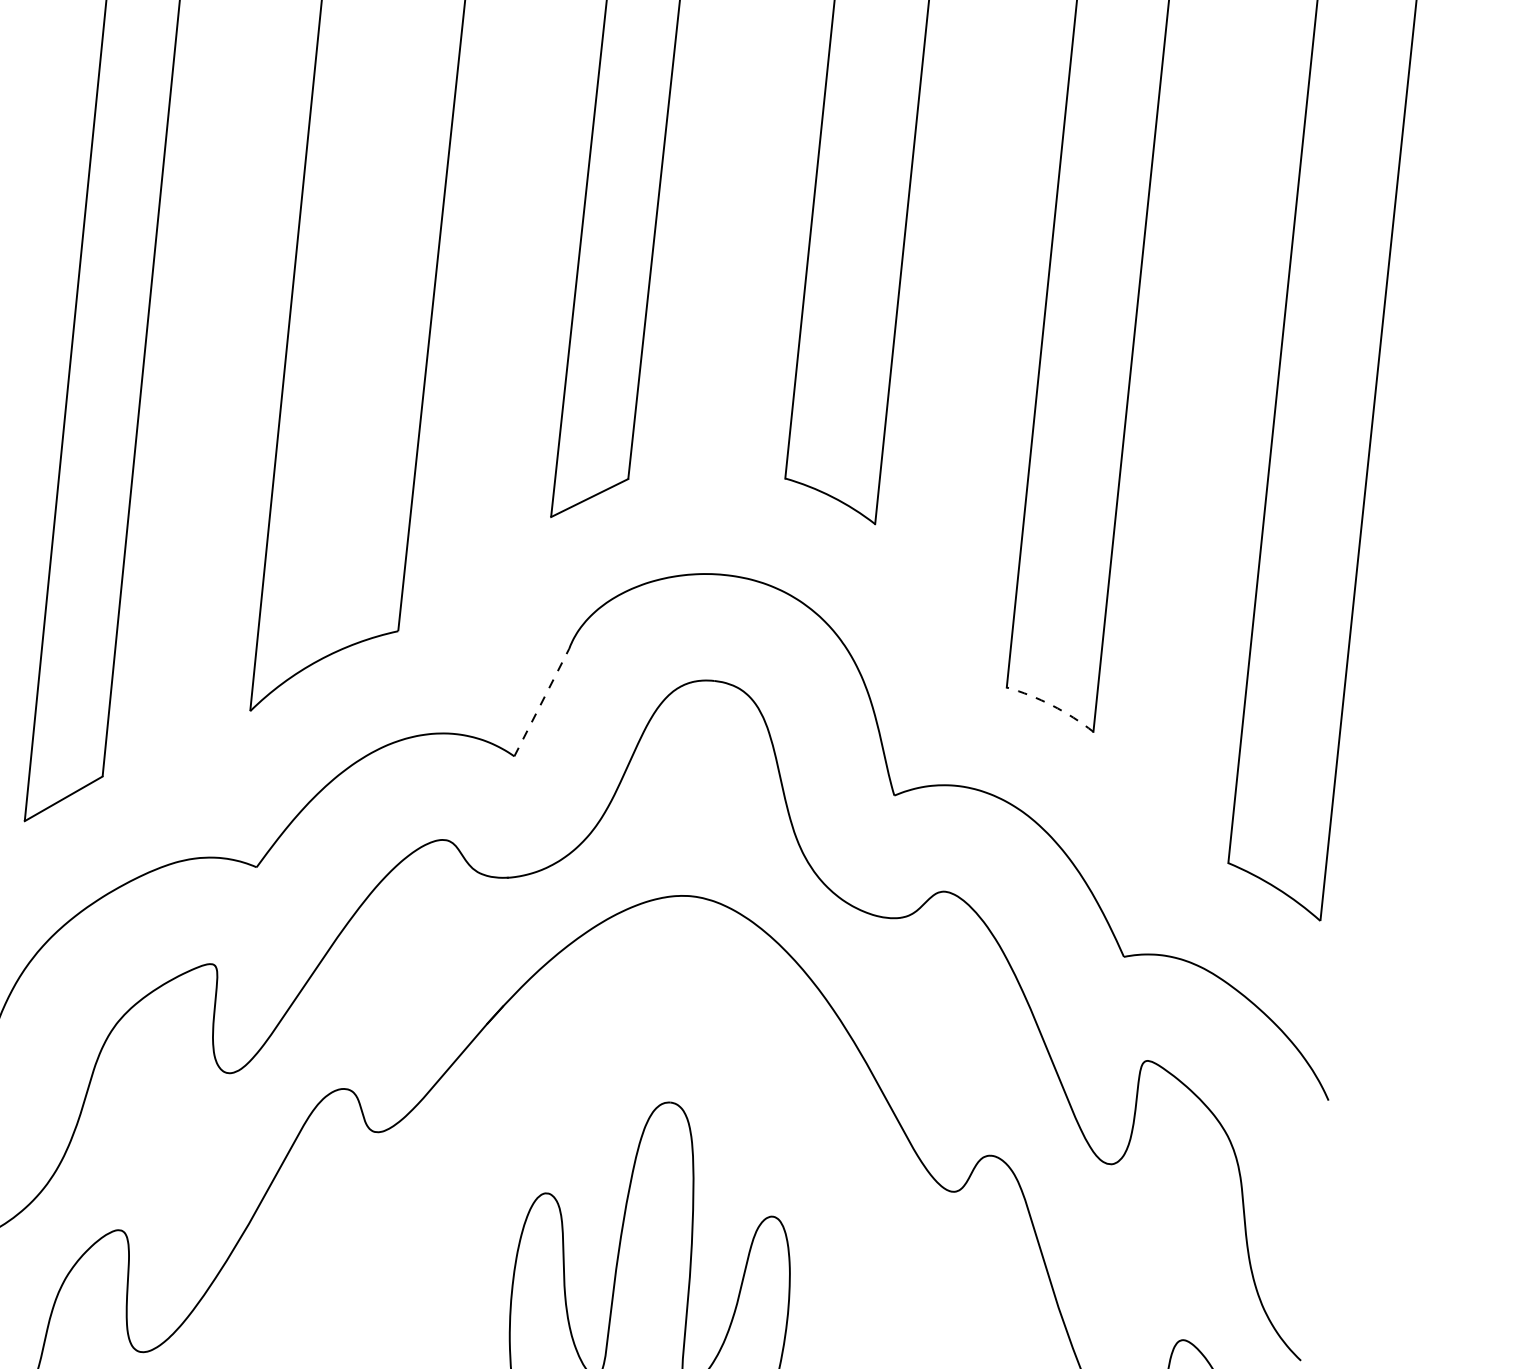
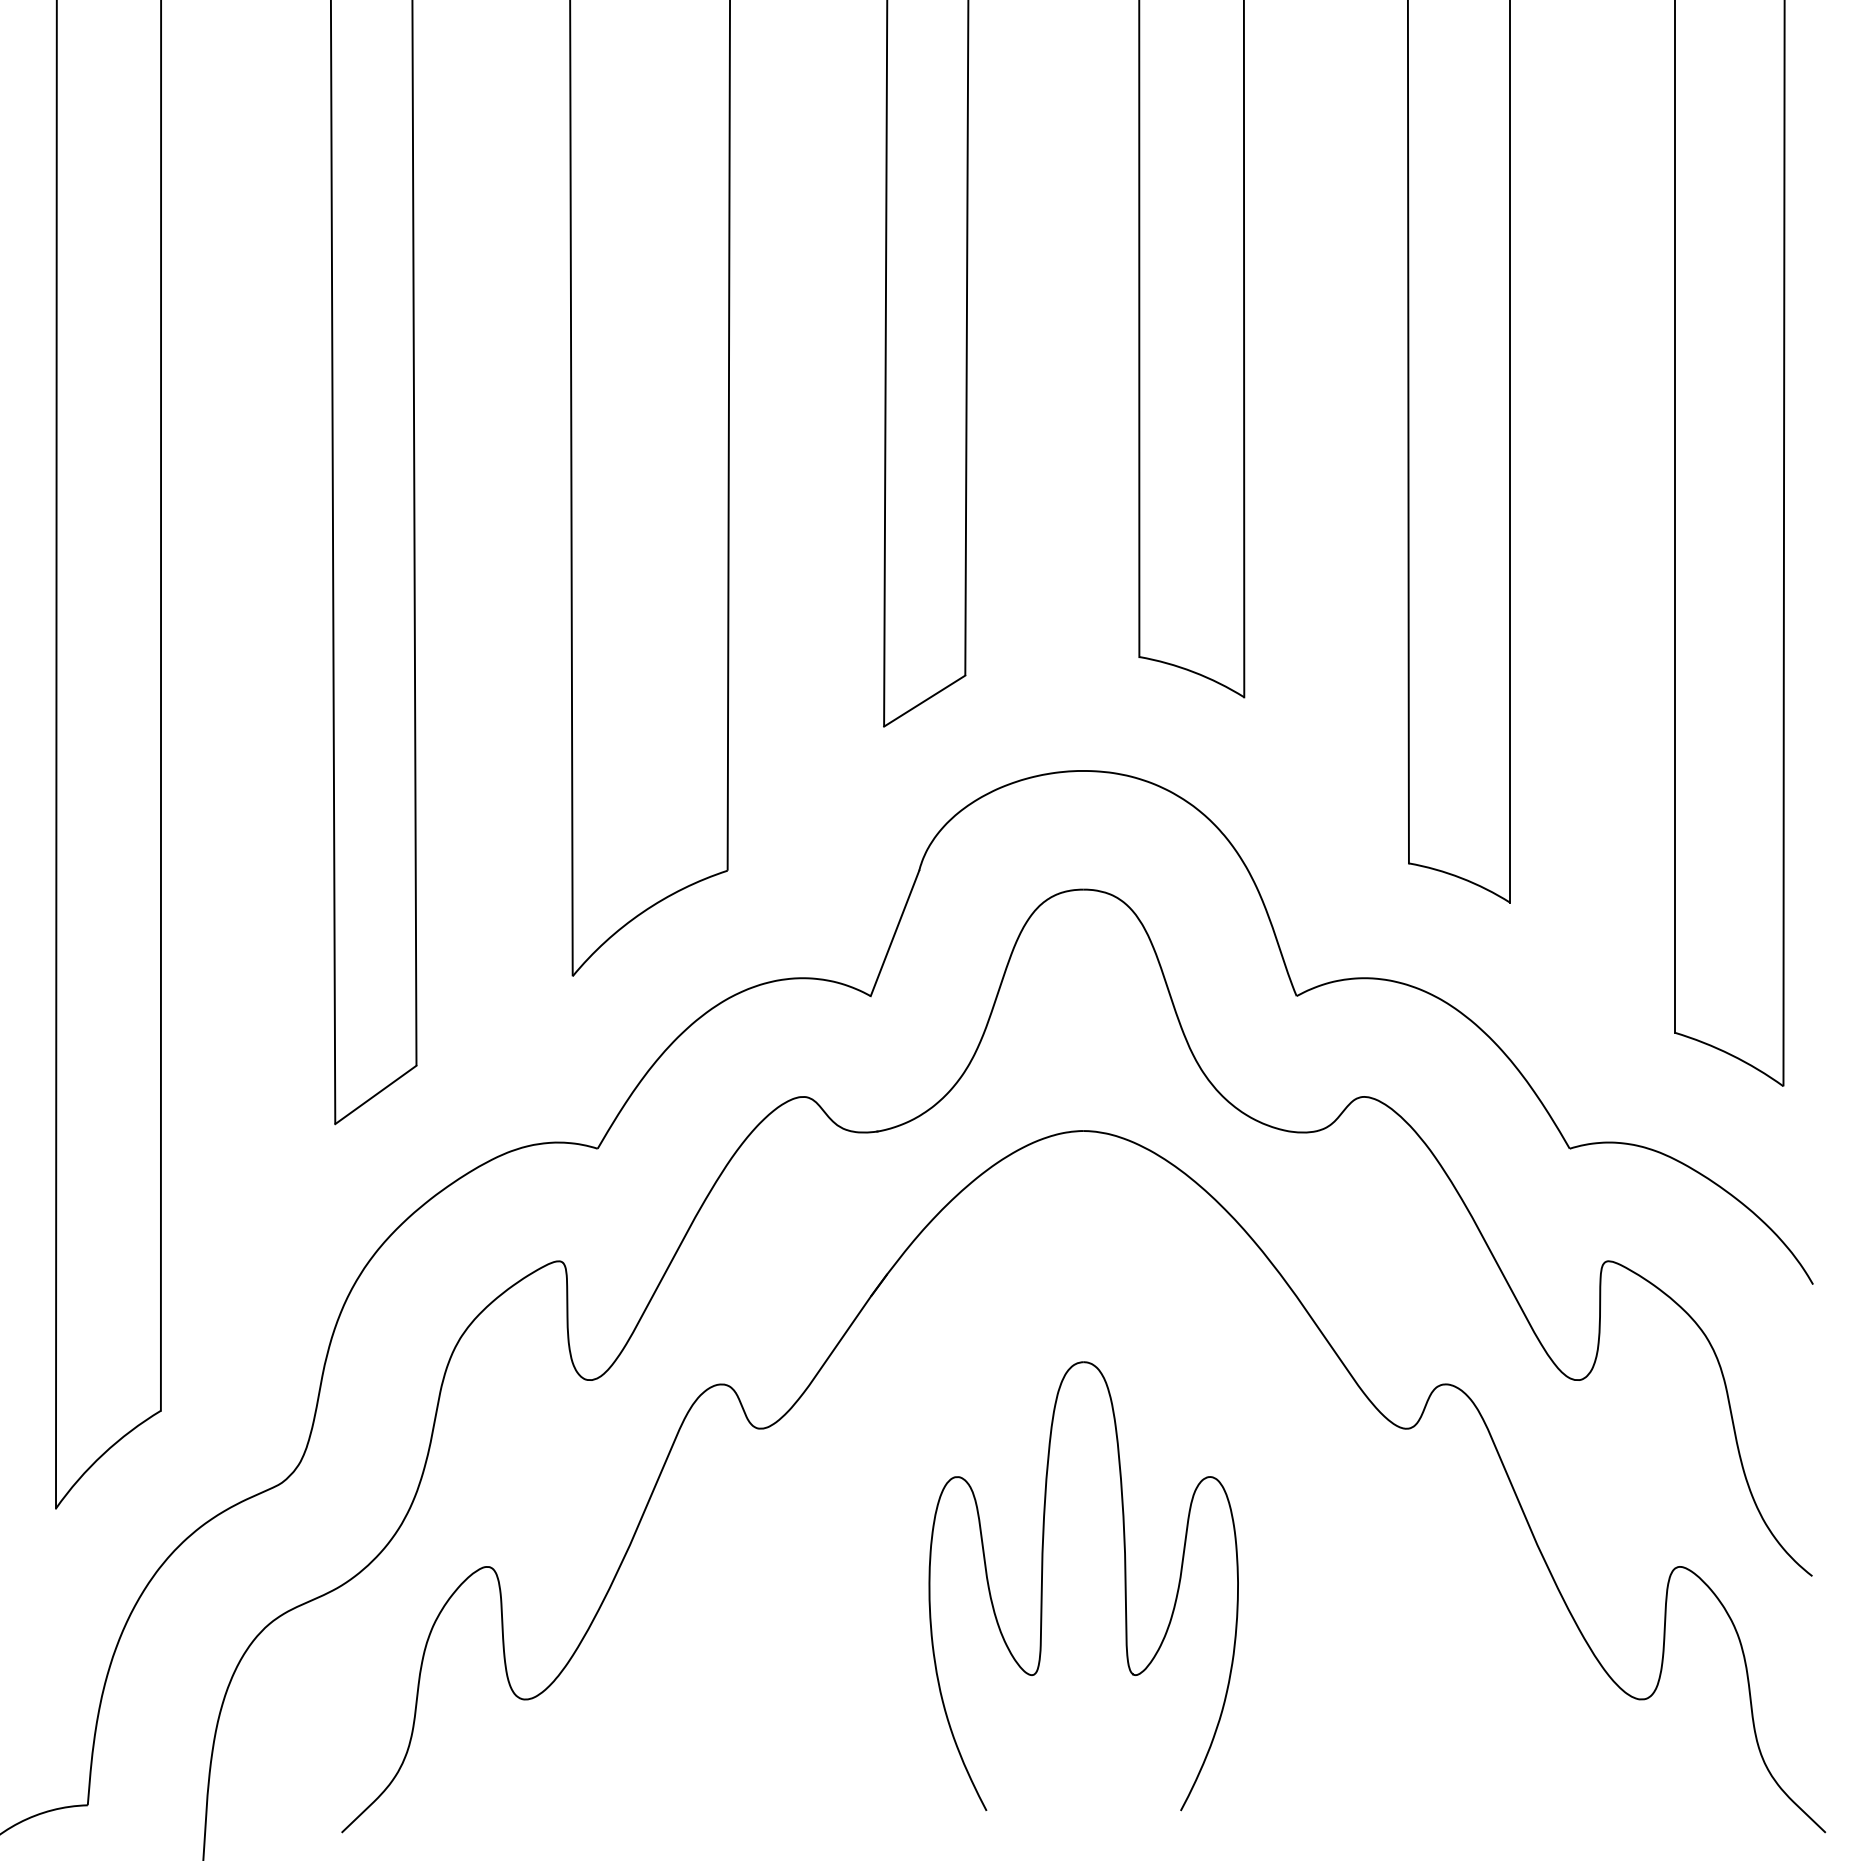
line: (542, 702) -> (895, 933), dashed -> solid
arc: (1052, 705) -> (1461, 878), dashed -> solid

